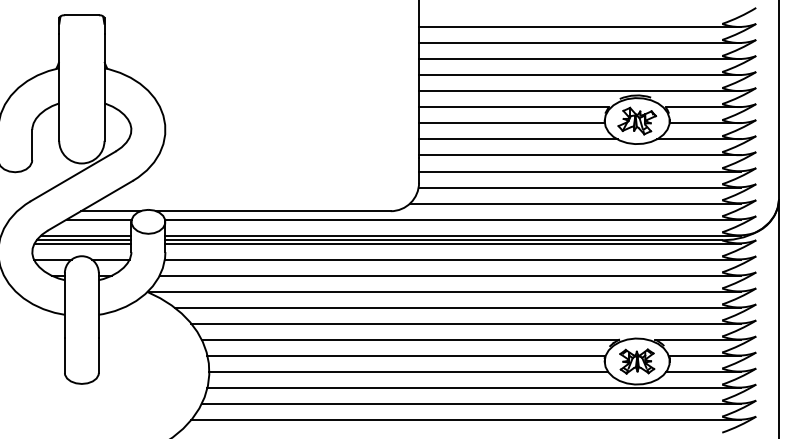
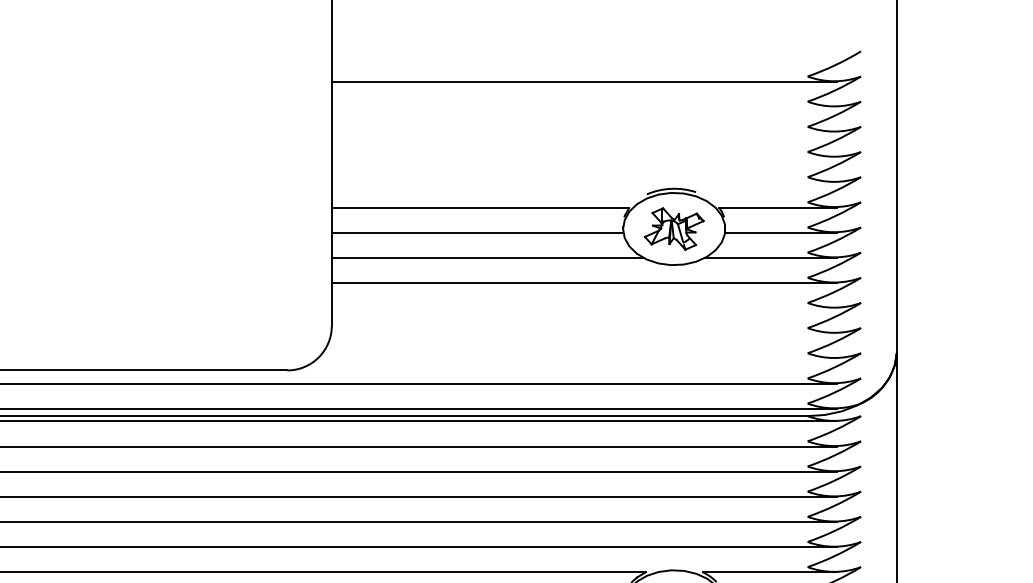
line: (579, 43) -> (583, 107), removed
line: (579, 59) -> (583, 132), removed
line: (579, 75) -> (583, 157), removed
line: (579, 91) -> (583, 182), removed
line: (579, 171) -> (583, 308), removed
line: (579, 187) -> (583, 333), removed
line: (575, 203) -> (577, 358), removed

